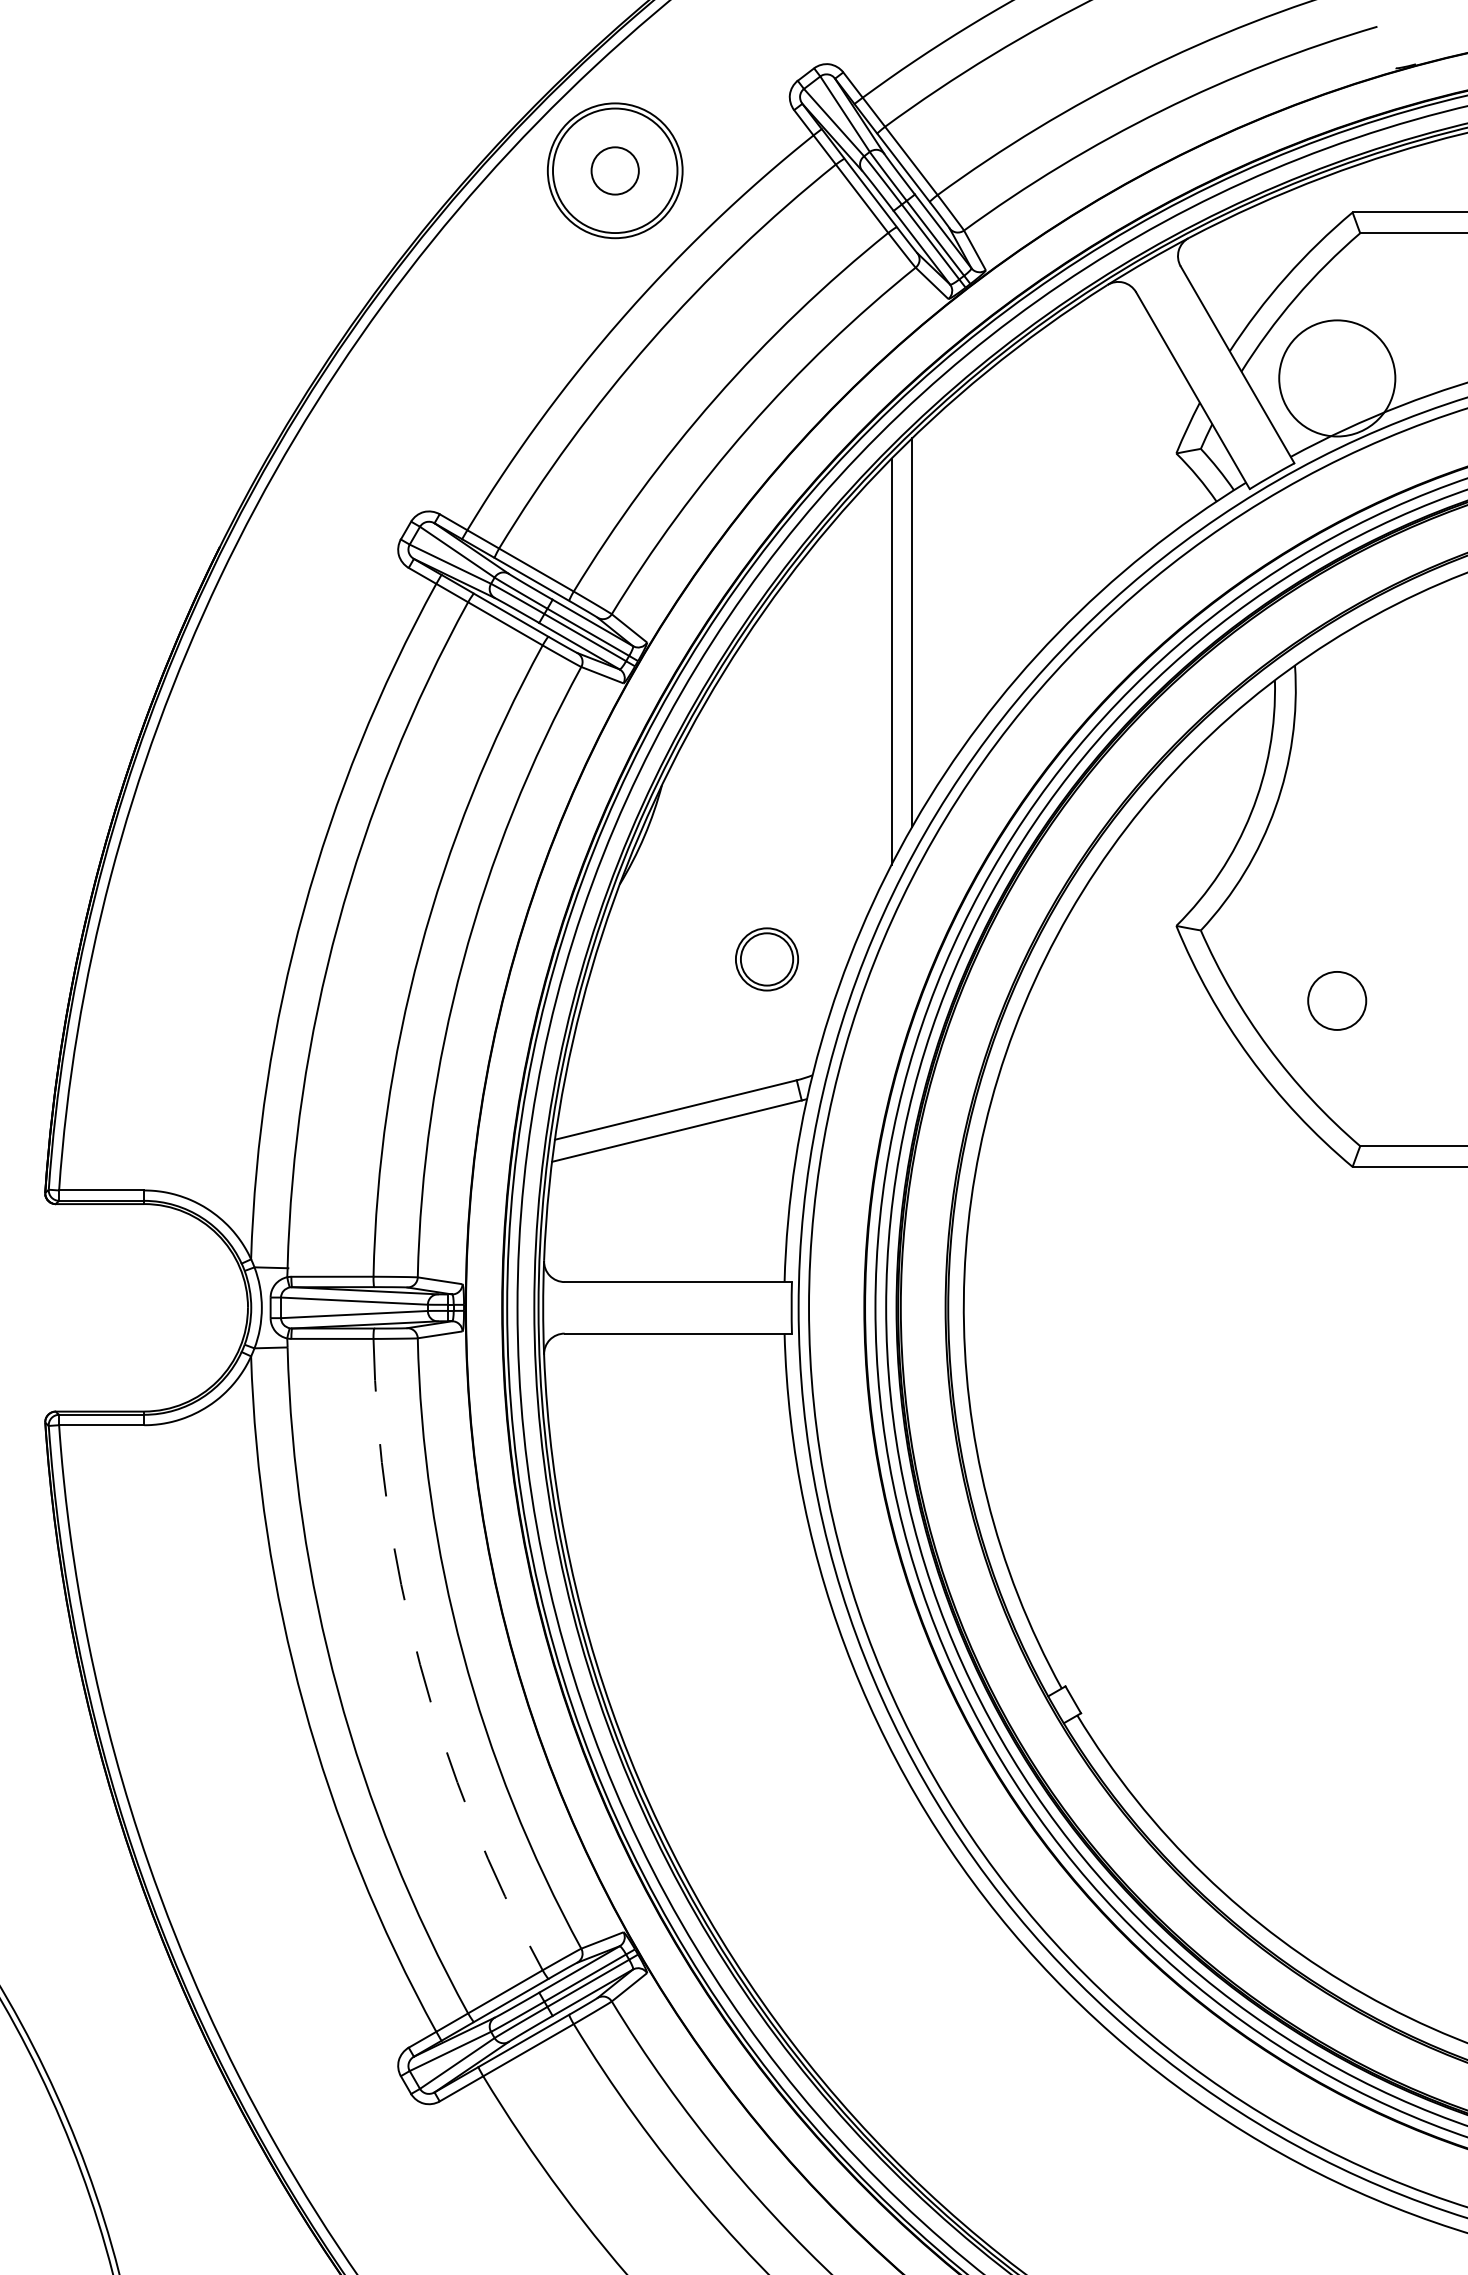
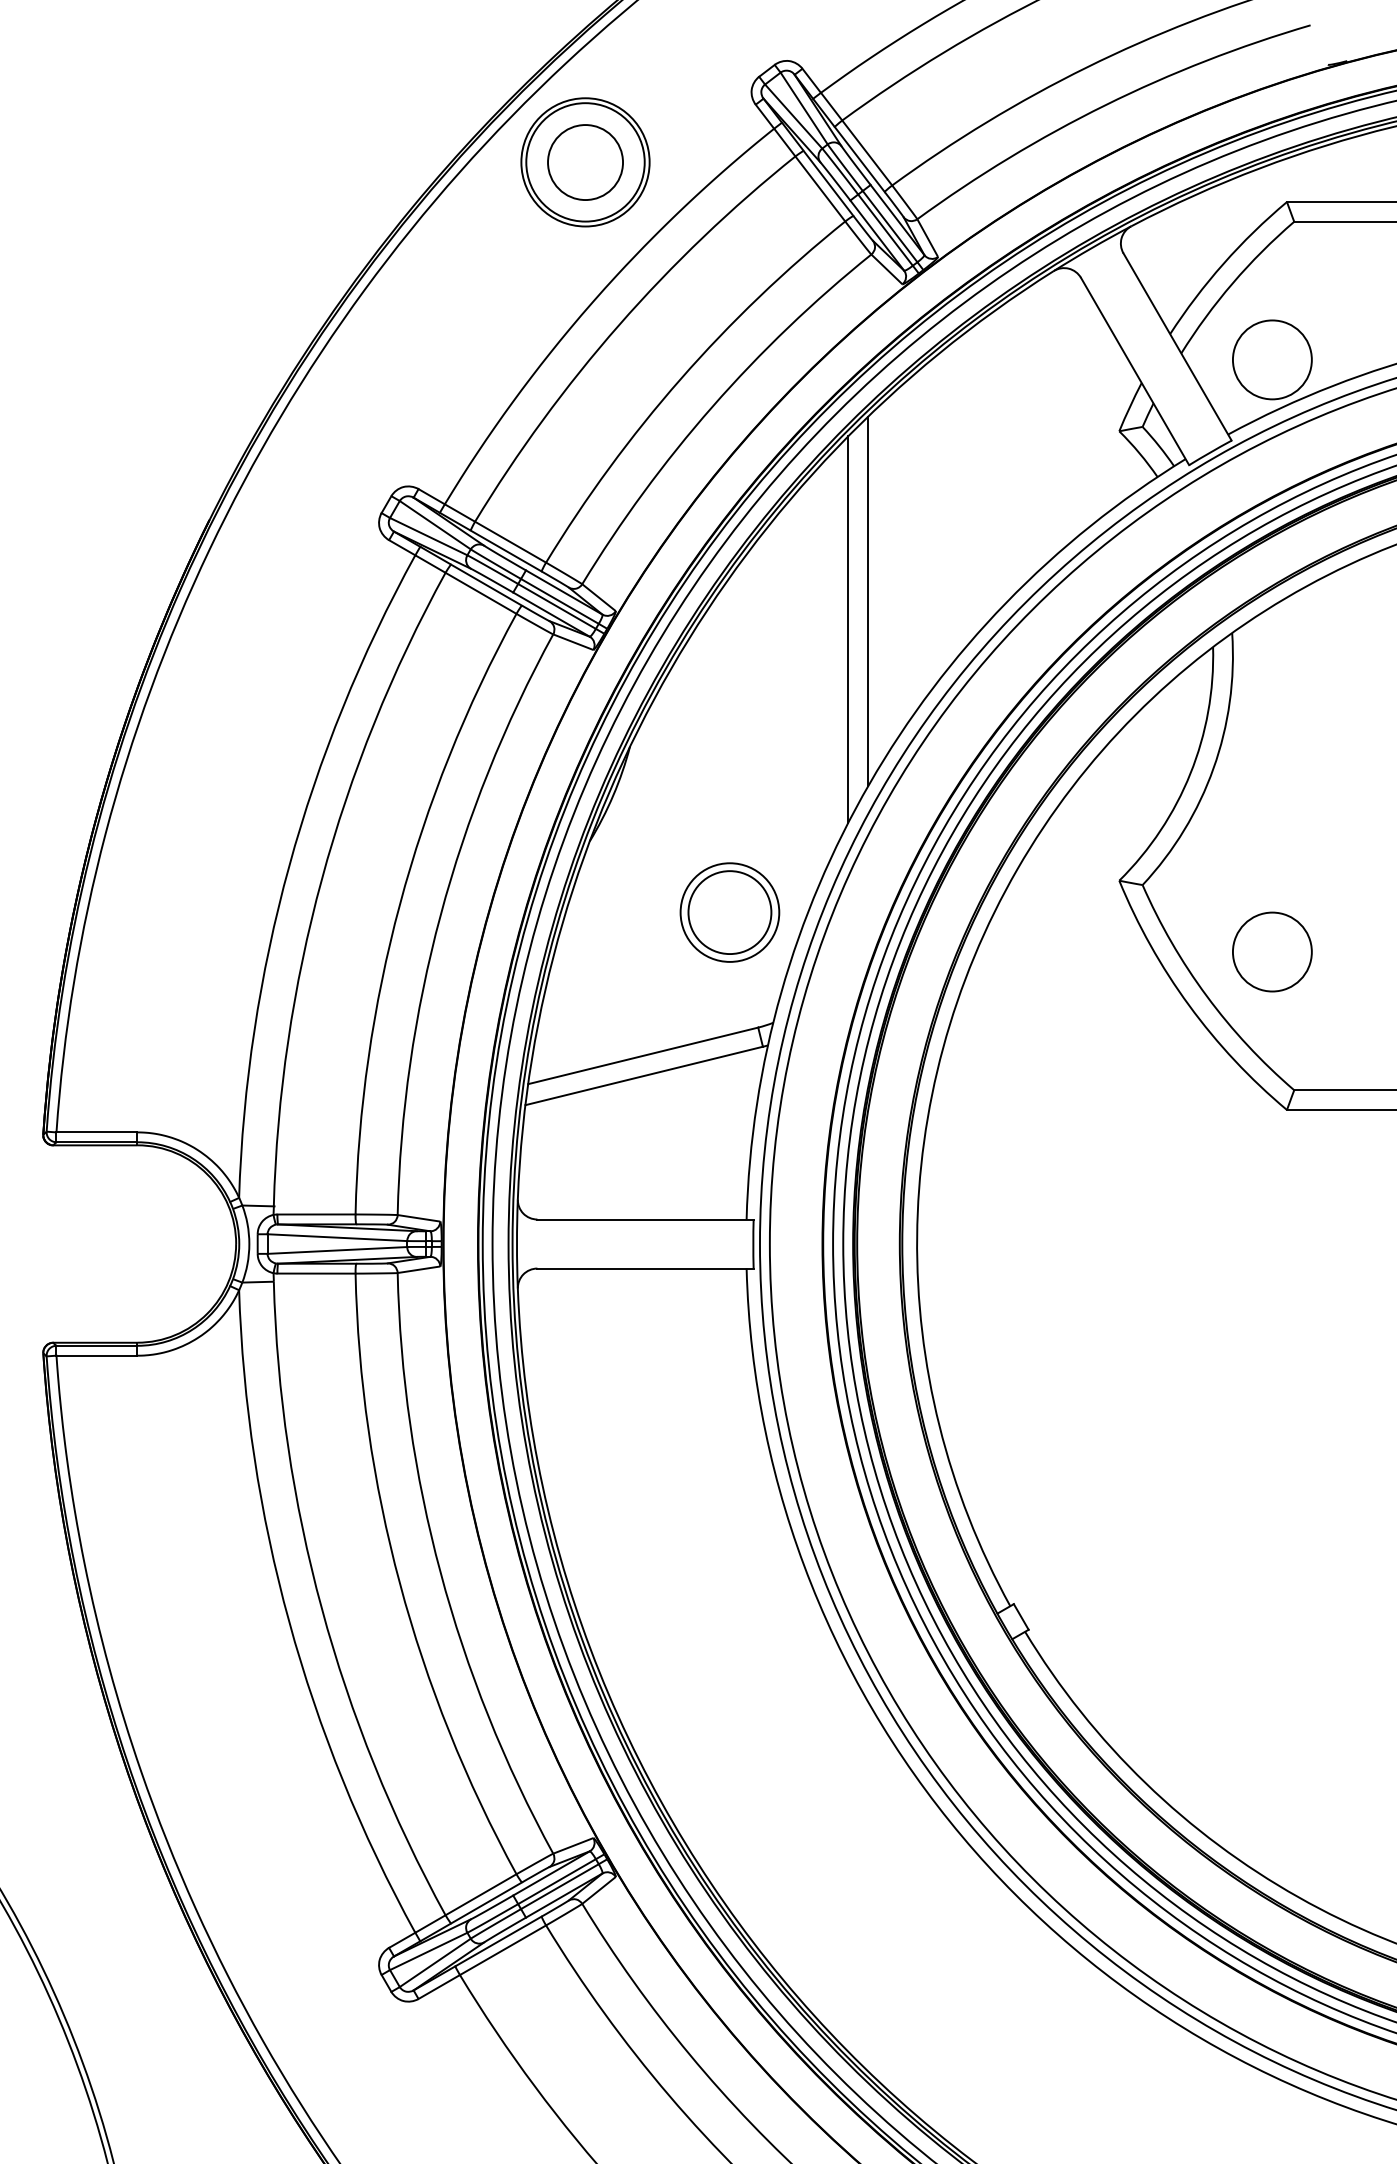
circle: (614, 170) -> (584, 162), size x1.67
circle: (1336, 377) -> (1271, 359), size x0.71
part: (766, 959) -> (729, 912), size x1.67
circle: (1336, 1000) -> (1271, 951), size x1.43
arc: (420, 1664) -> (400, 1583), dashed -> solid

